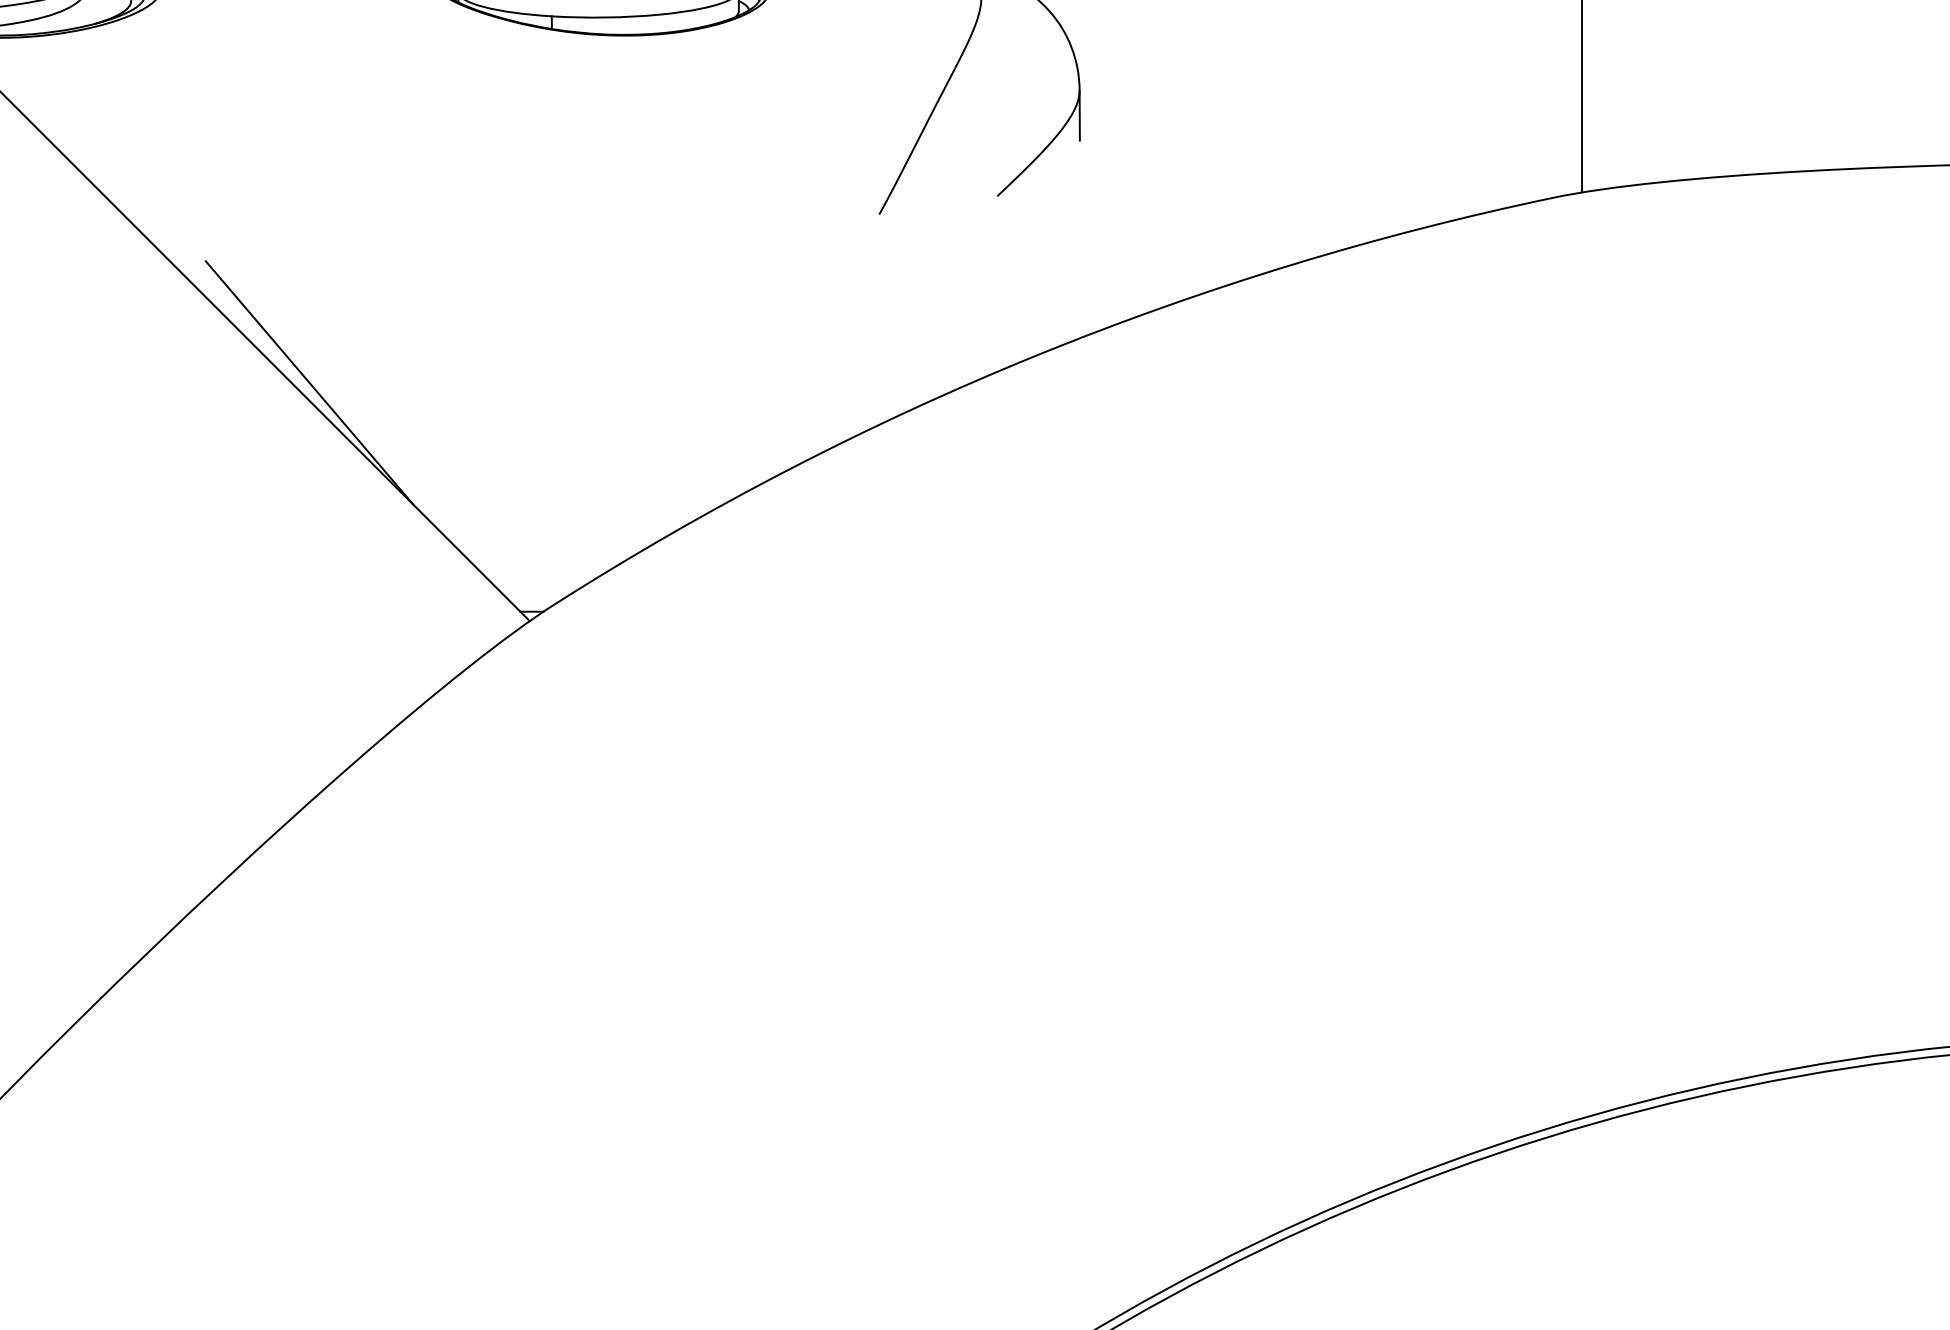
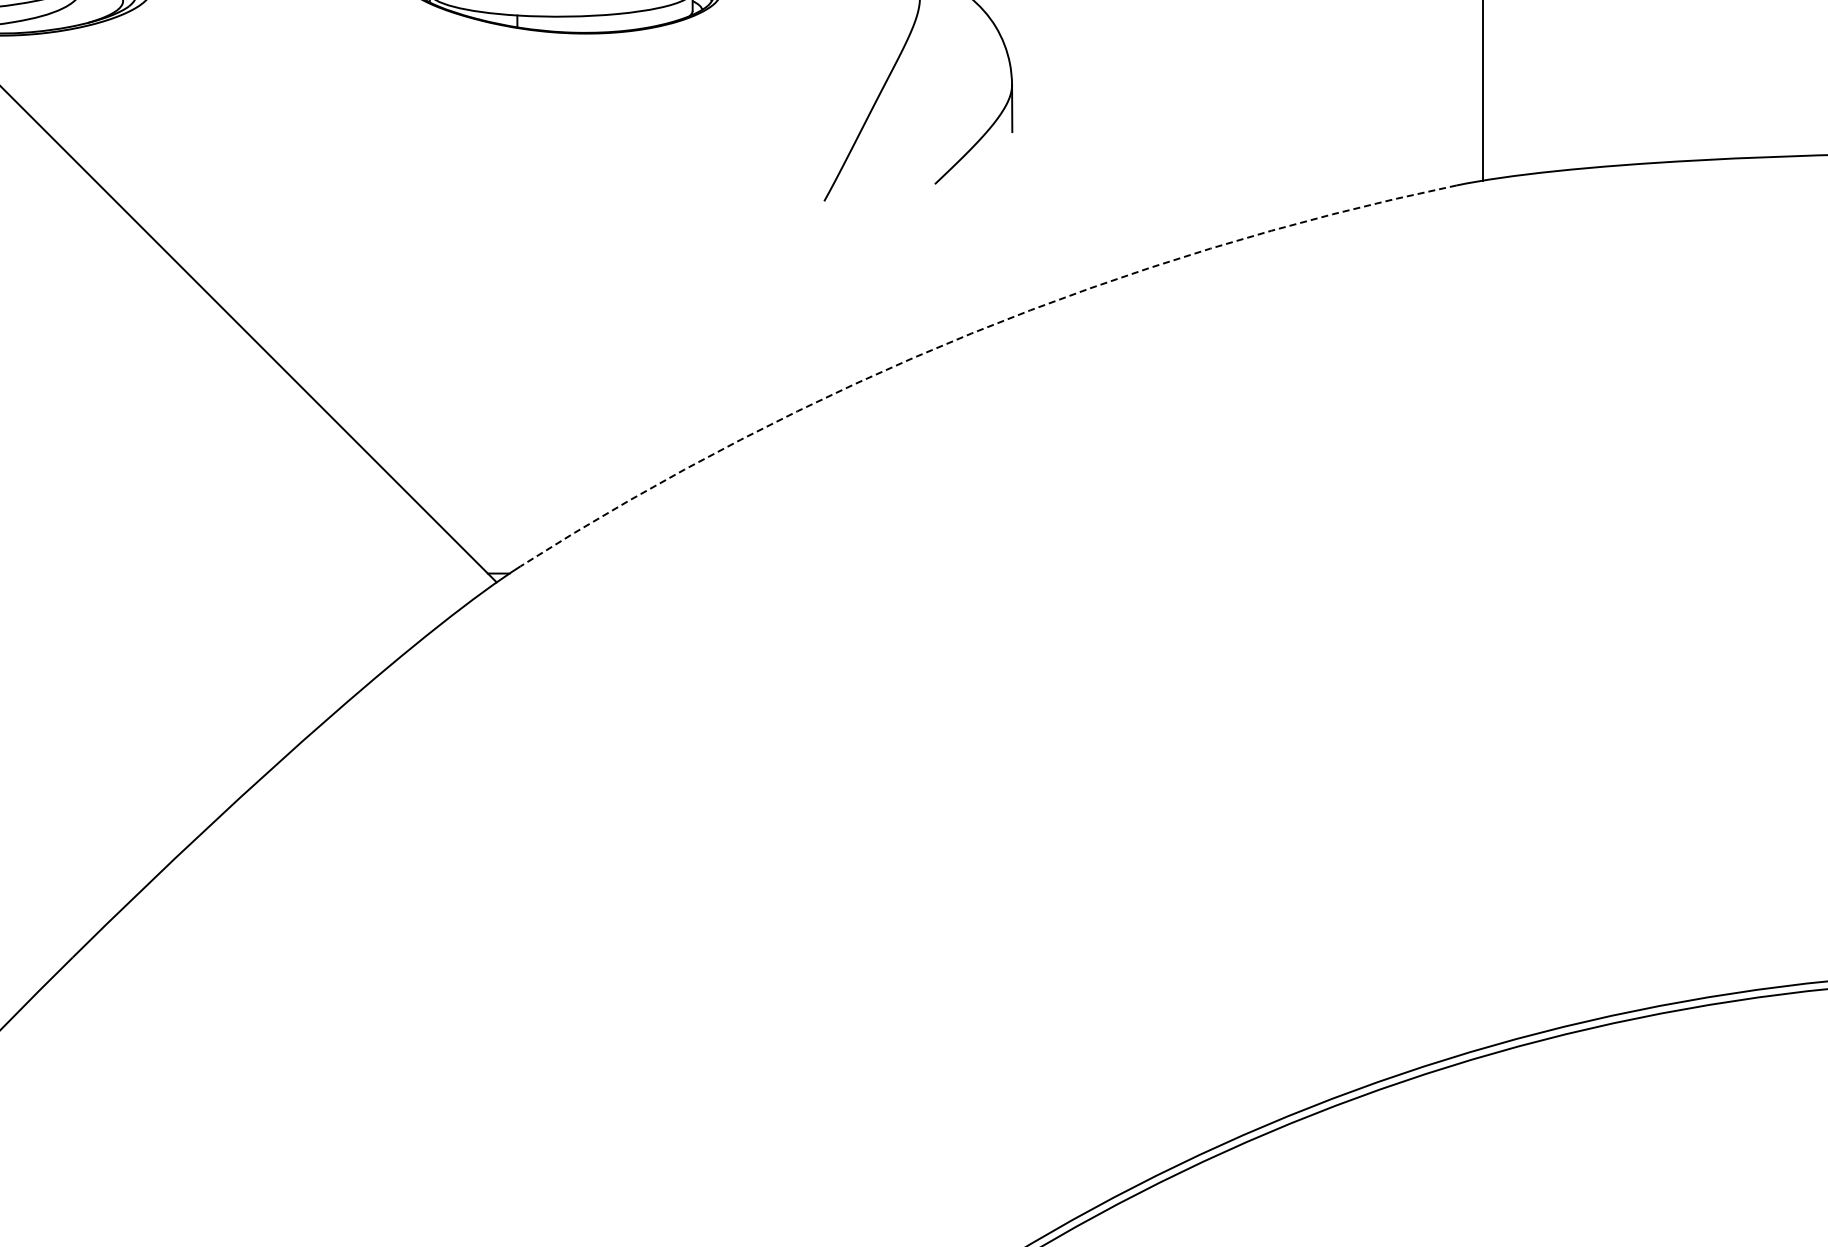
arc: (1036, 355) -> (971, 333), solid -> dashed
line: (309, 383) -> (290, 359), removed

